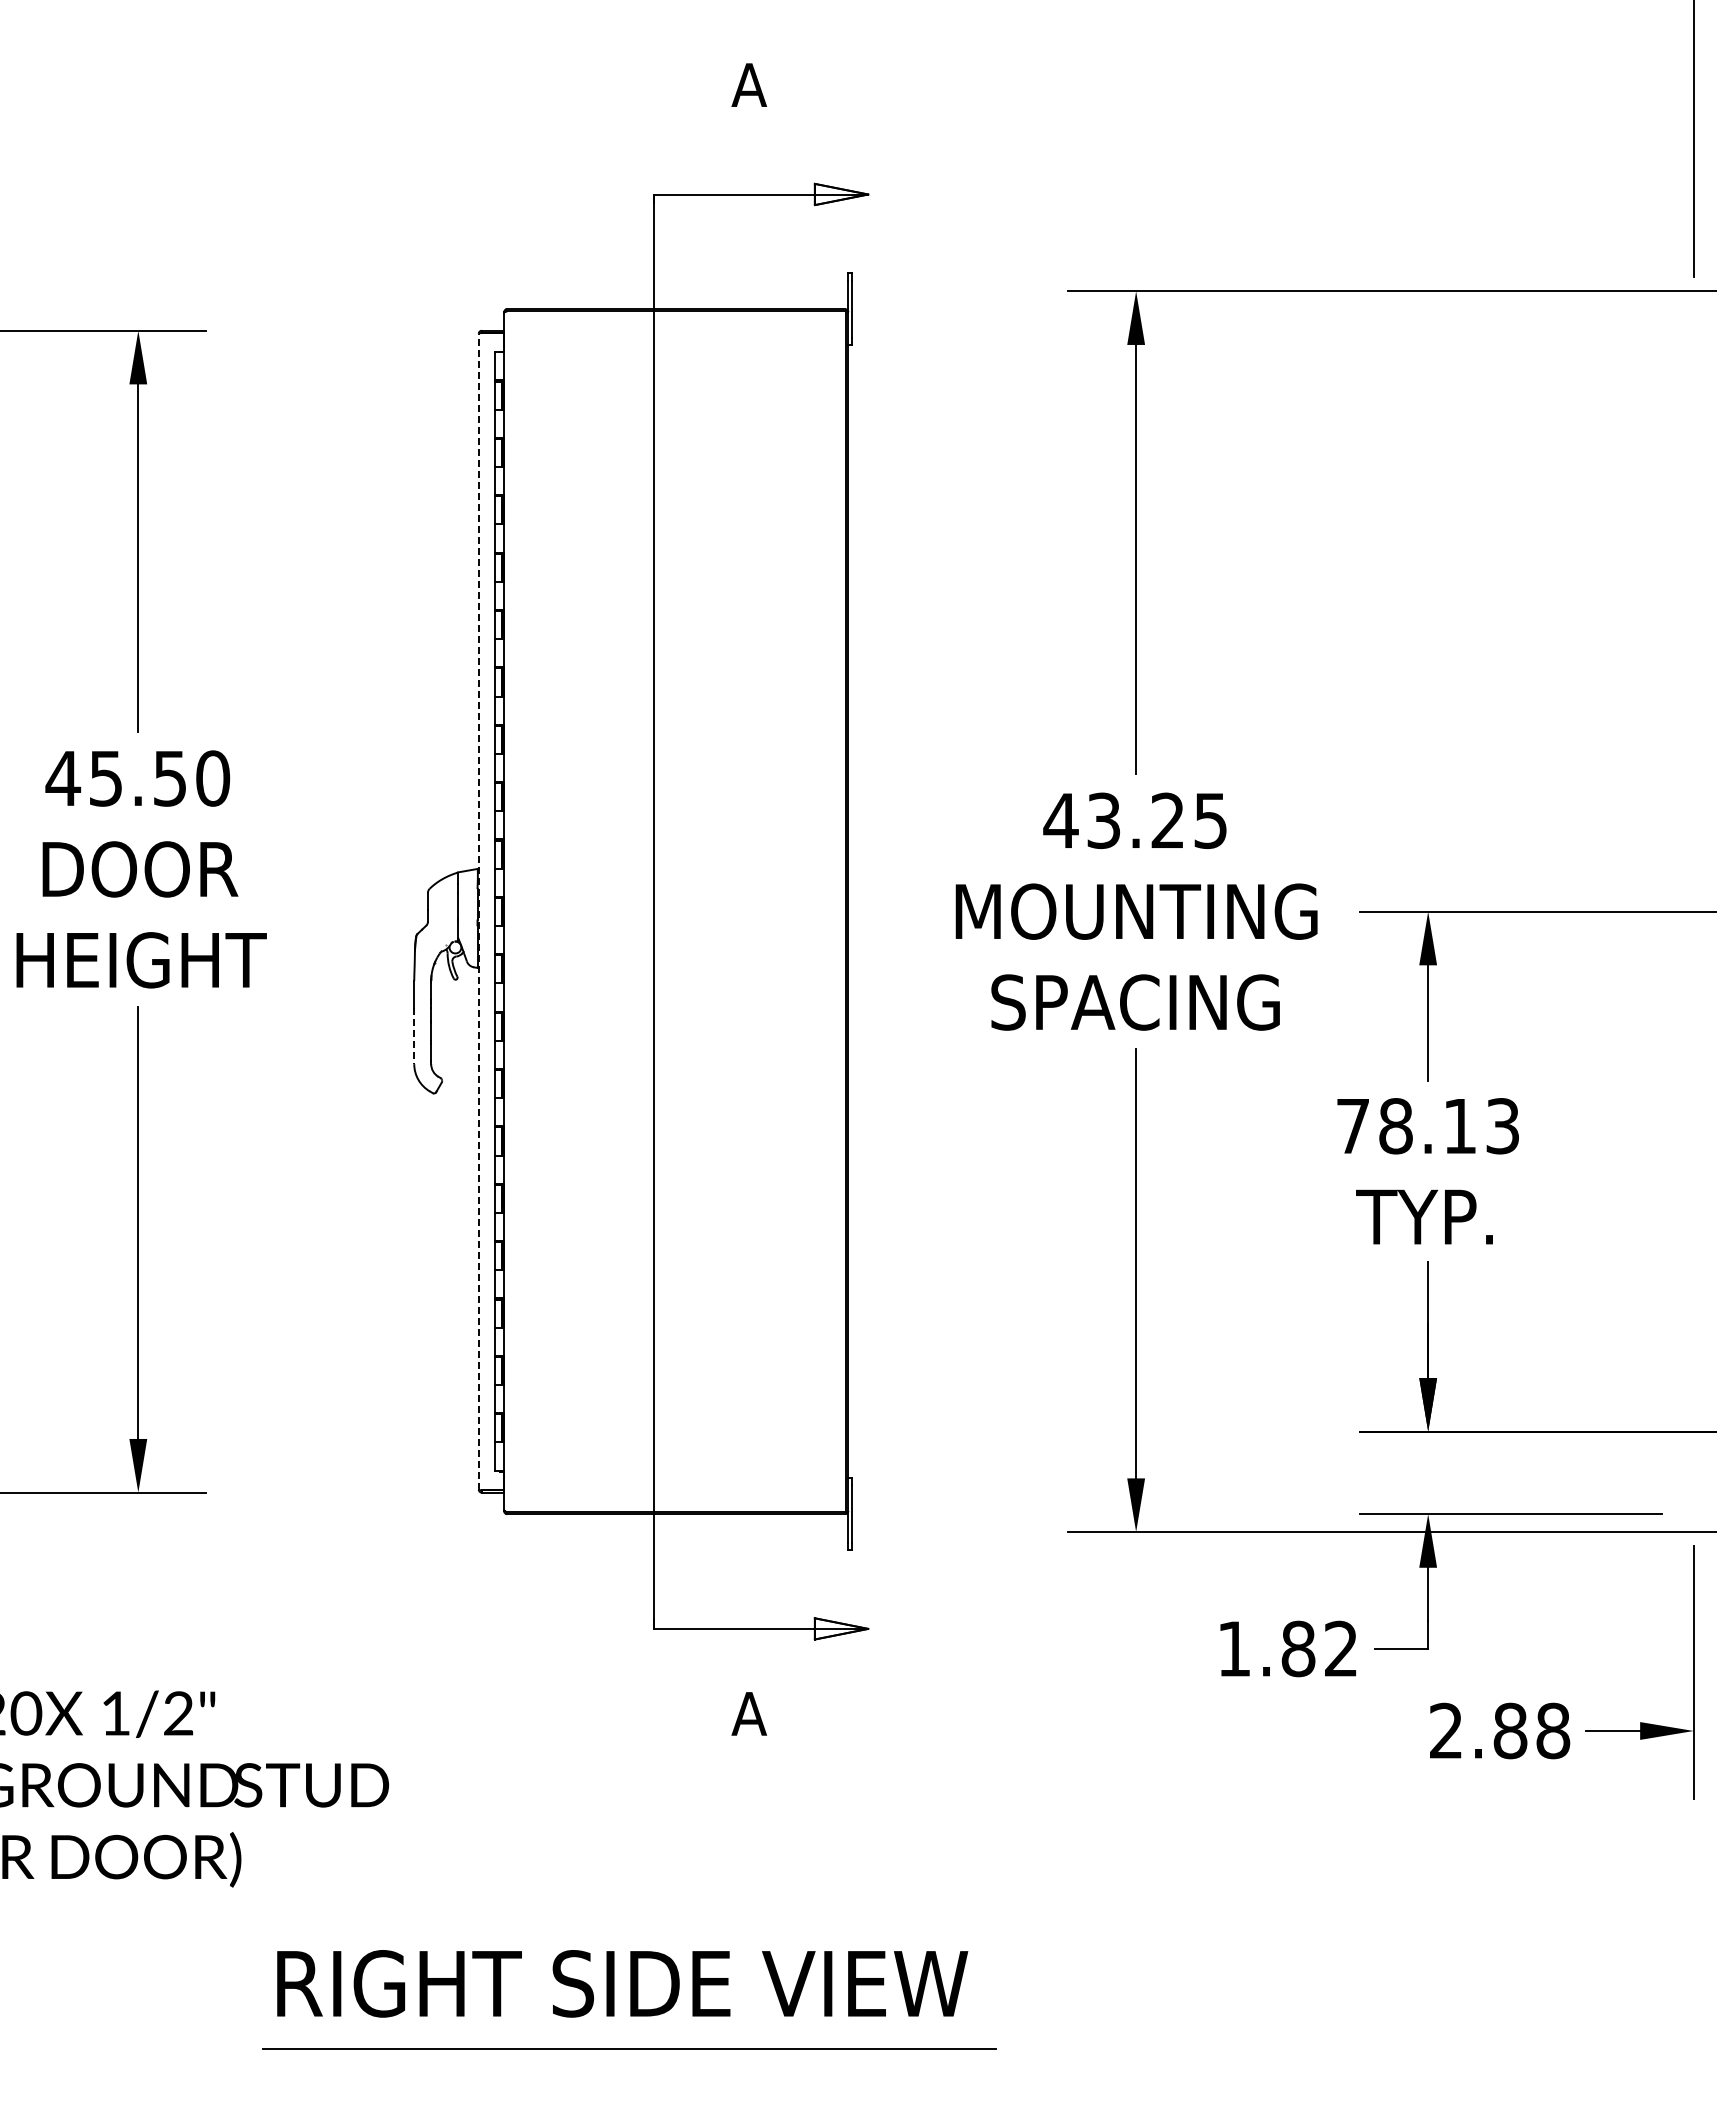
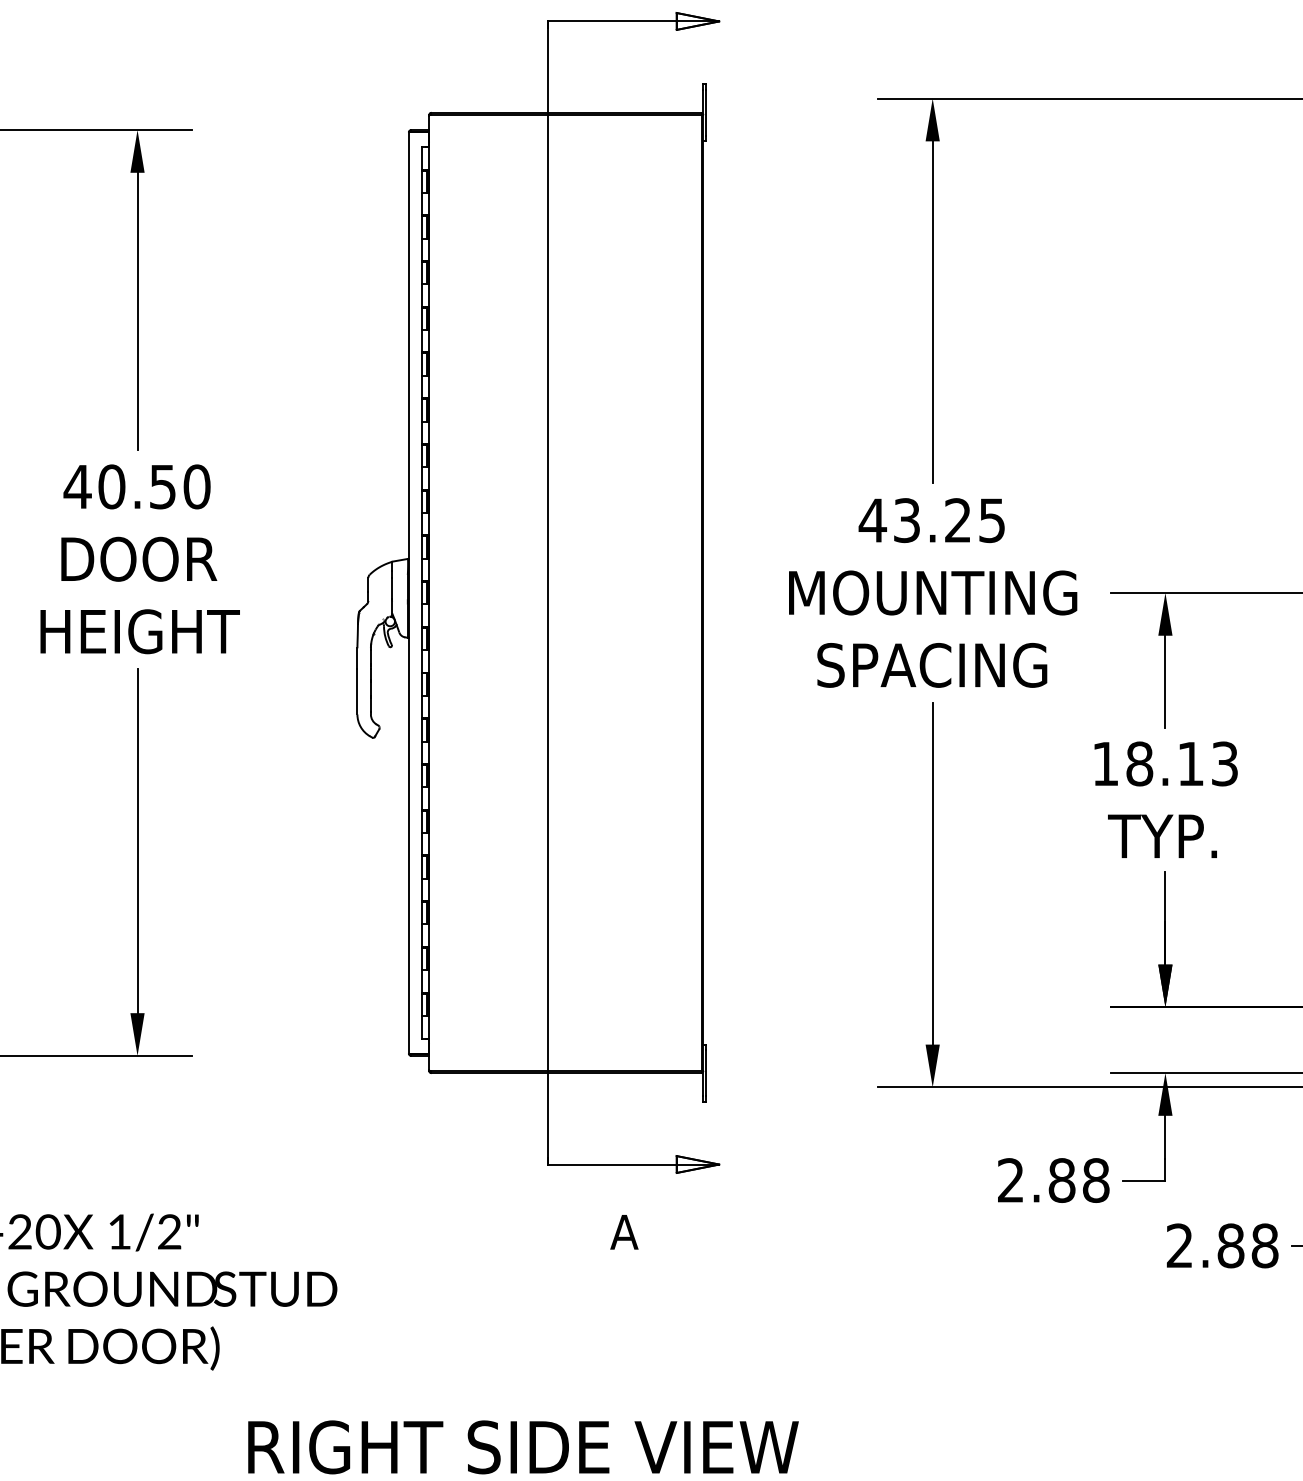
text: (106, 778) -> (112, 486), 45.50 -> 40.50
line: (478, 911) -> (408, 592), dashed -> solid
line: (414, 1036) -> (357, 692), dashed -> solid
text: (1352, 1126) -> (1105, 764), 78.13 -> 18.13
text: (1288, 1648) -> (1054, 1180), 1.82 -> 2.88

